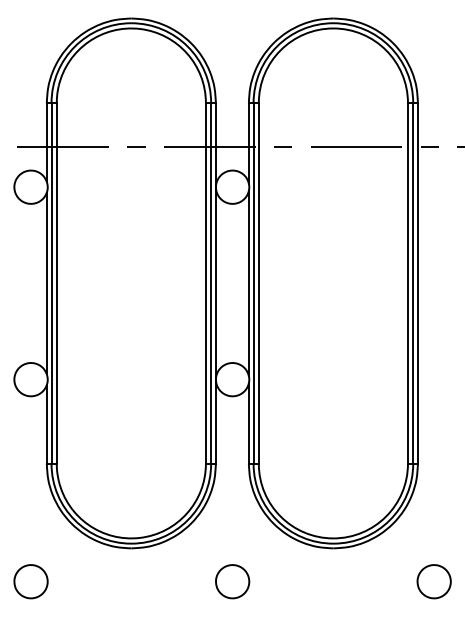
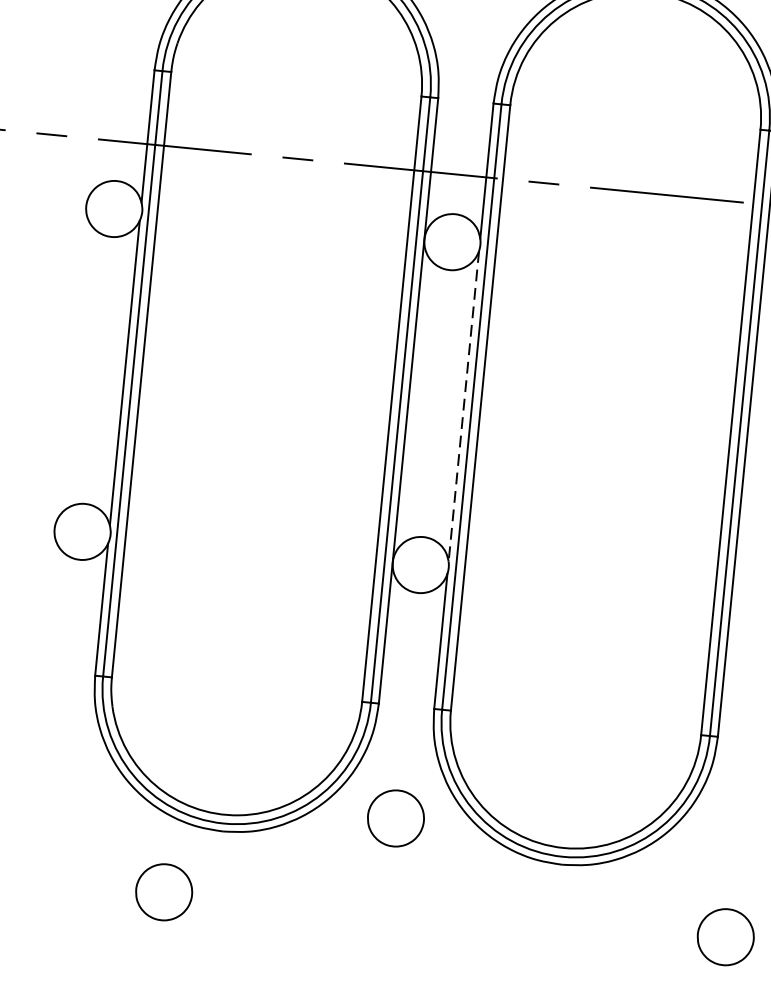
line: (248, 283) -> (463, 406), solid -> dashed
part: (30, 581) -> (163, 891), moved
part: (232, 581) -> (395, 818), moved

